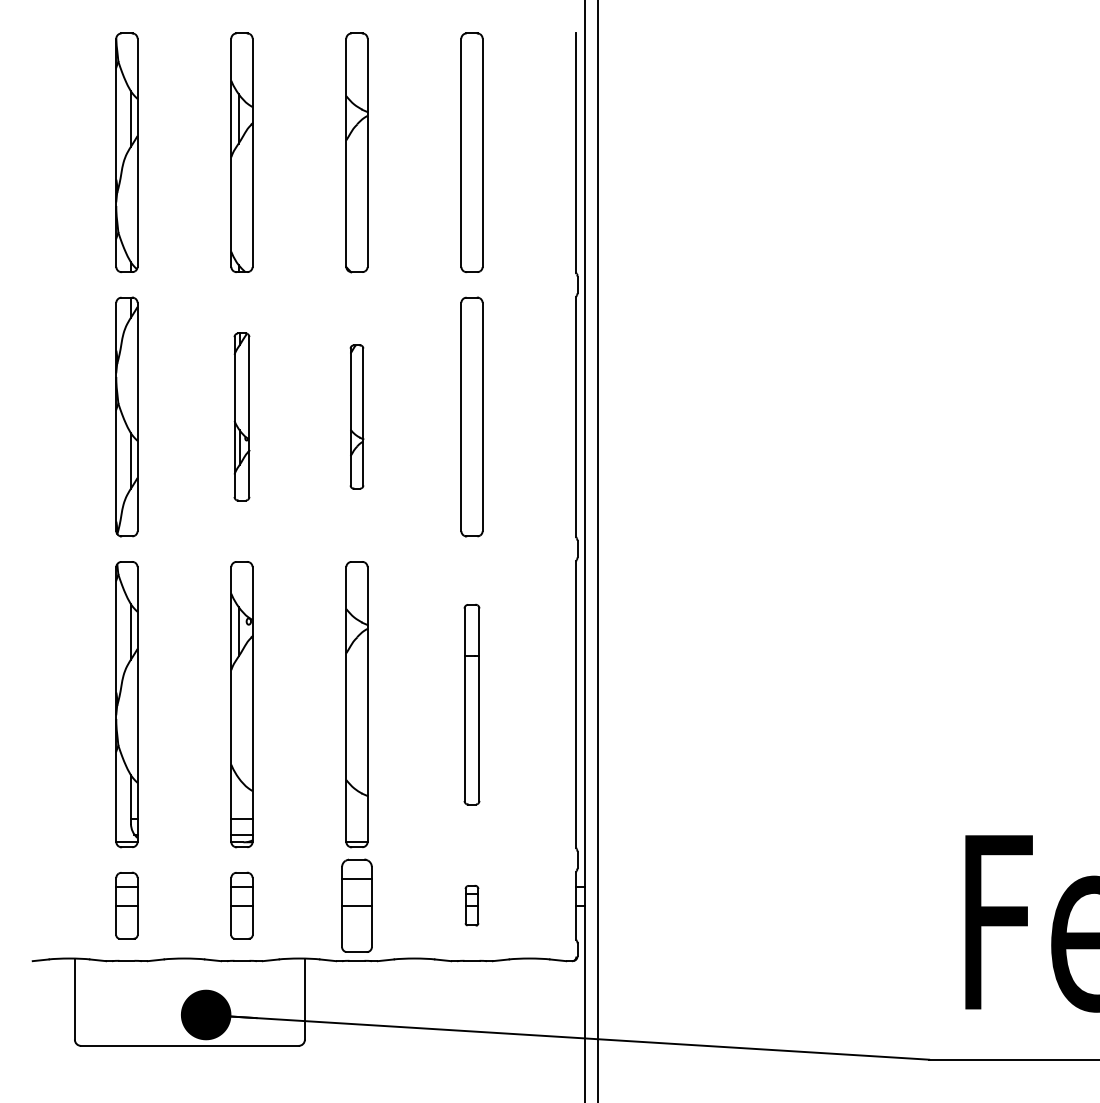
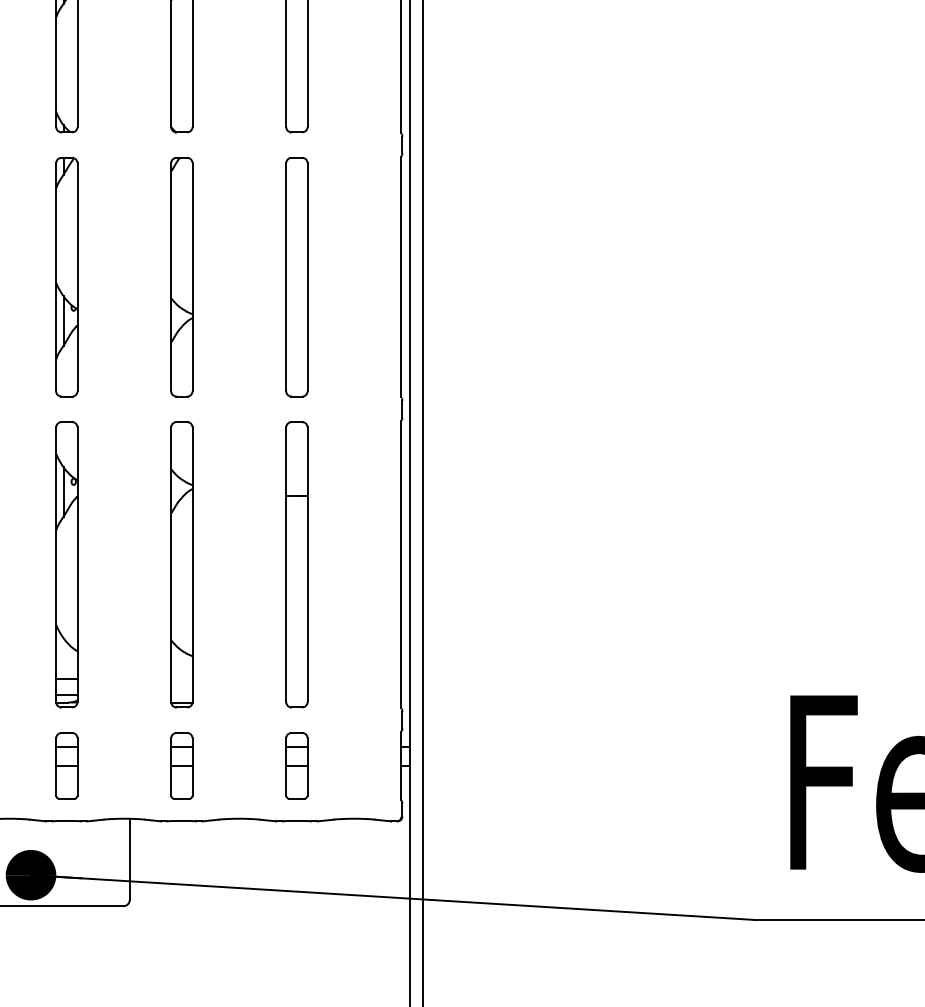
part: (241, 416) -> (66, 276), size x1.43
part: (356, 416) -> (181, 276), size x1.67
part: (471, 704) -> (296, 564), size x1.43
part: (356, 905) -> (181, 765), size x0.71
part: (471, 905) -> (296, 765), size x1.67

